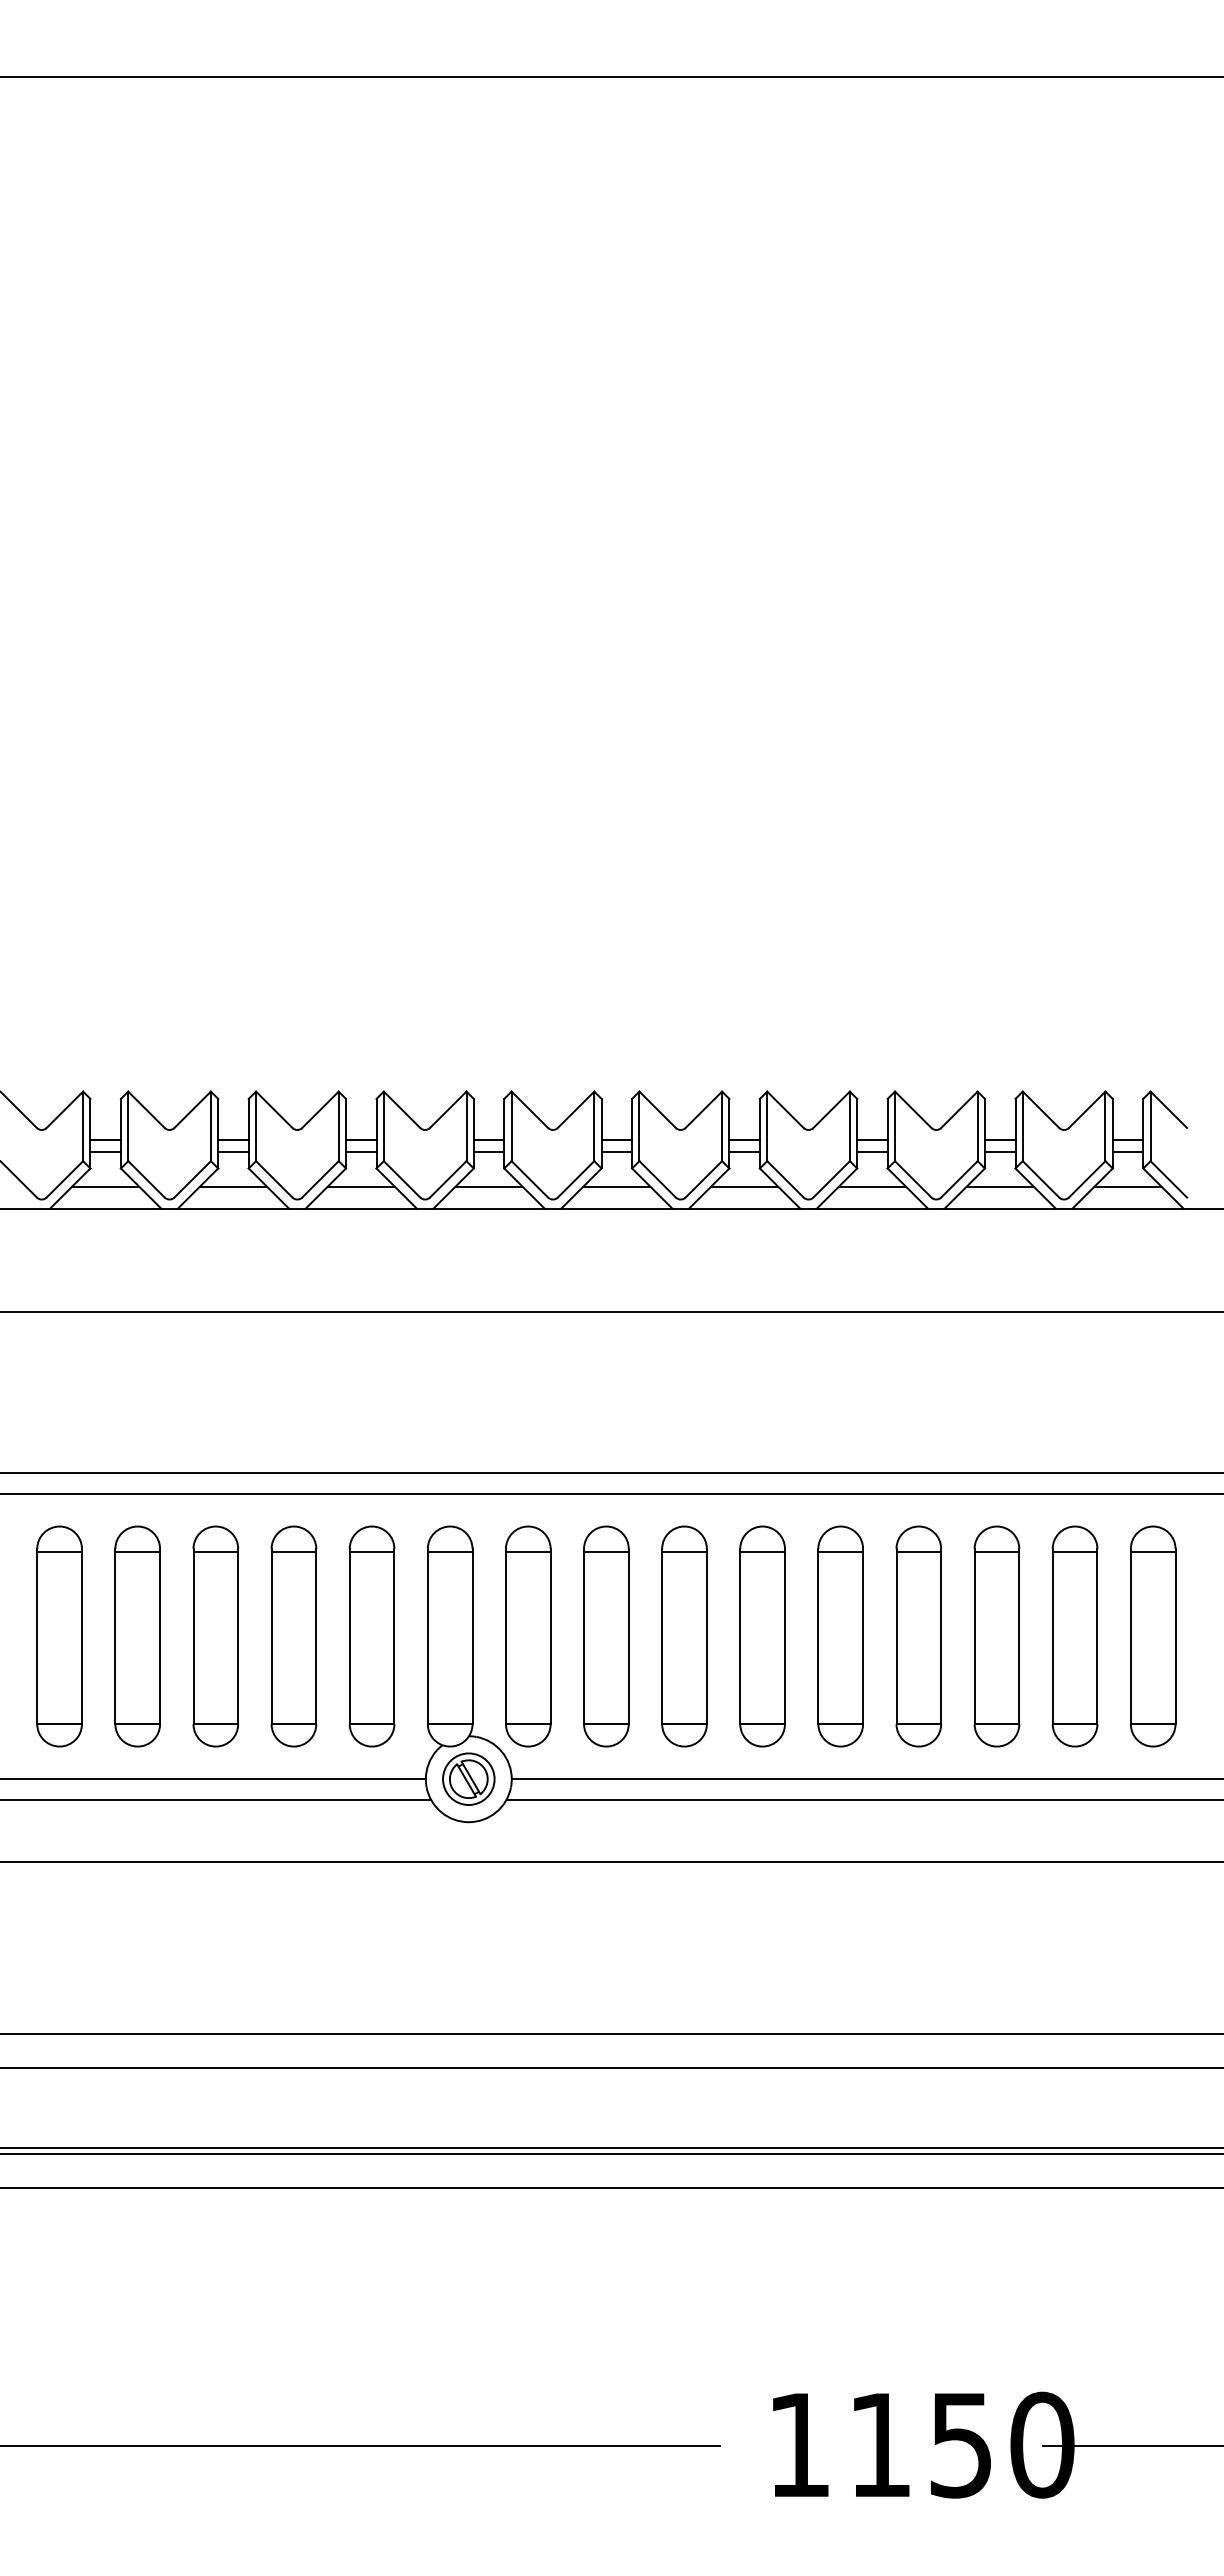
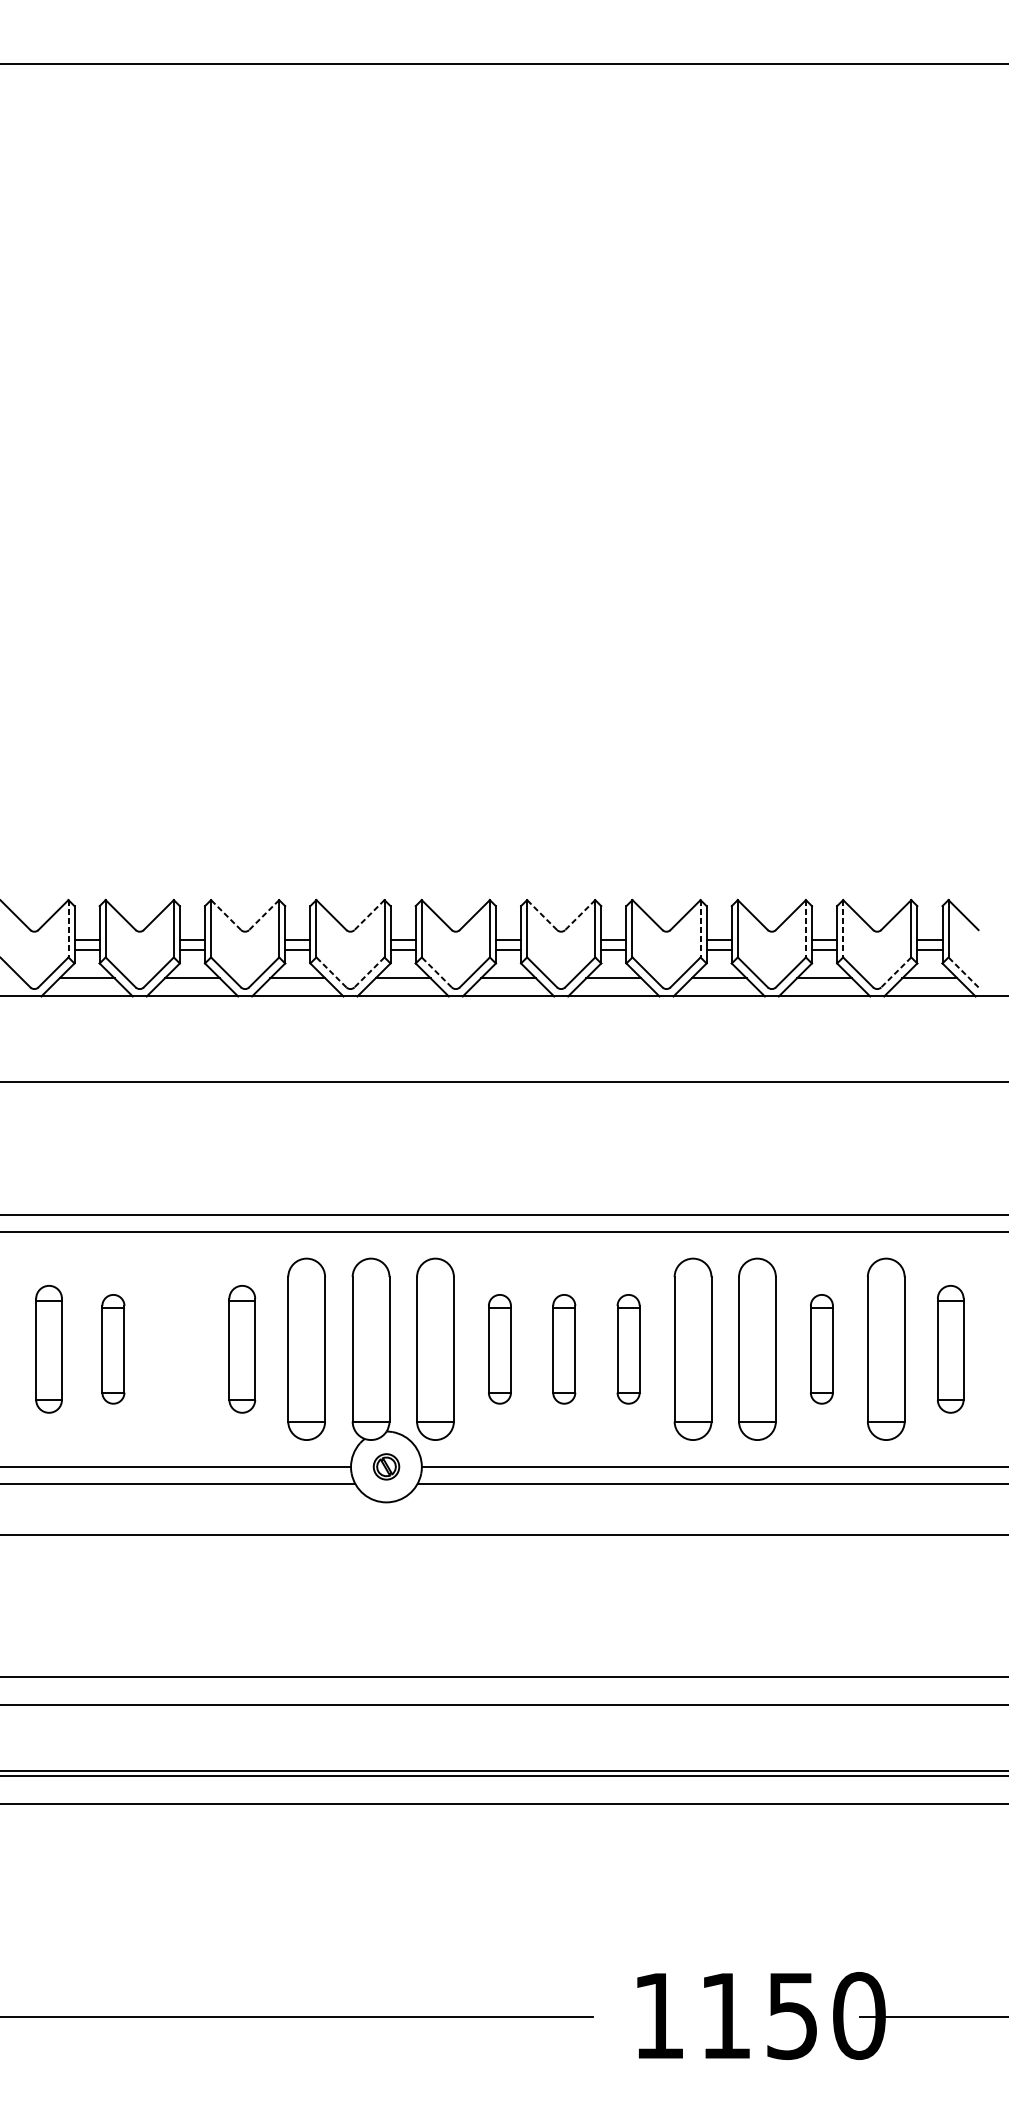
line: (274, 1109) -> (226, 914), solid -> dashed
line: (320, 1109) -> (264, 914), solid -> dashed
line: (448, 1109) -> (369, 914), solid -> dashed
line: (657, 1109) -> (542, 914), solid -> dashed
line: (703, 1109) -> (579, 914), solid -> dashed
line: (83, 1126) -> (68, 928), solid -> dashed
line: (849, 1126) -> (700, 928), solid -> dashed
line: (977, 1126) -> (805, 928), solid -> dashed
line: (1022, 1126) -> (842, 928), solid -> dashed
line: (402, 1179) -> (331, 972), solid -> dashed
line: (448, 1179) -> (369, 972), solid -> dashed
line: (529, 1179) -> (436, 972), solid -> dashed
line: (1087, 1179) -> (896, 972), solid -> dashed
line: (1168, 1179) -> (963, 972), solid -> dashed
line: (371, 1552) -> (306, 1280), removed
line: (449, 1552) -> (370, 1280), removed
line: (527, 1552) -> (434, 1280), removed
line: (840, 1552) -> (692, 1280), removed
line: (918, 1552) -> (757, 1280), removed
line: (1074, 1552) -> (885, 1280), removed
part: (59, 1636) -> (49, 1349), size x0.7
part: (137, 1636) -> (113, 1349), size x0.6
part: (215, 1636) -> (177, 1349), removed
part: (293, 1636) -> (241, 1349), size x0.7
part: (606, 1636) -> (499, 1349), size x0.6
part: (684, 1636) -> (564, 1349), size x0.6
part: (762, 1636) -> (628, 1349), size x0.6
part: (996, 1636) -> (821, 1349), size x0.6
part: (1153, 1636) -> (950, 1349), size x0.7
part: (468, 1778) -> (386, 1466), size x0.6

